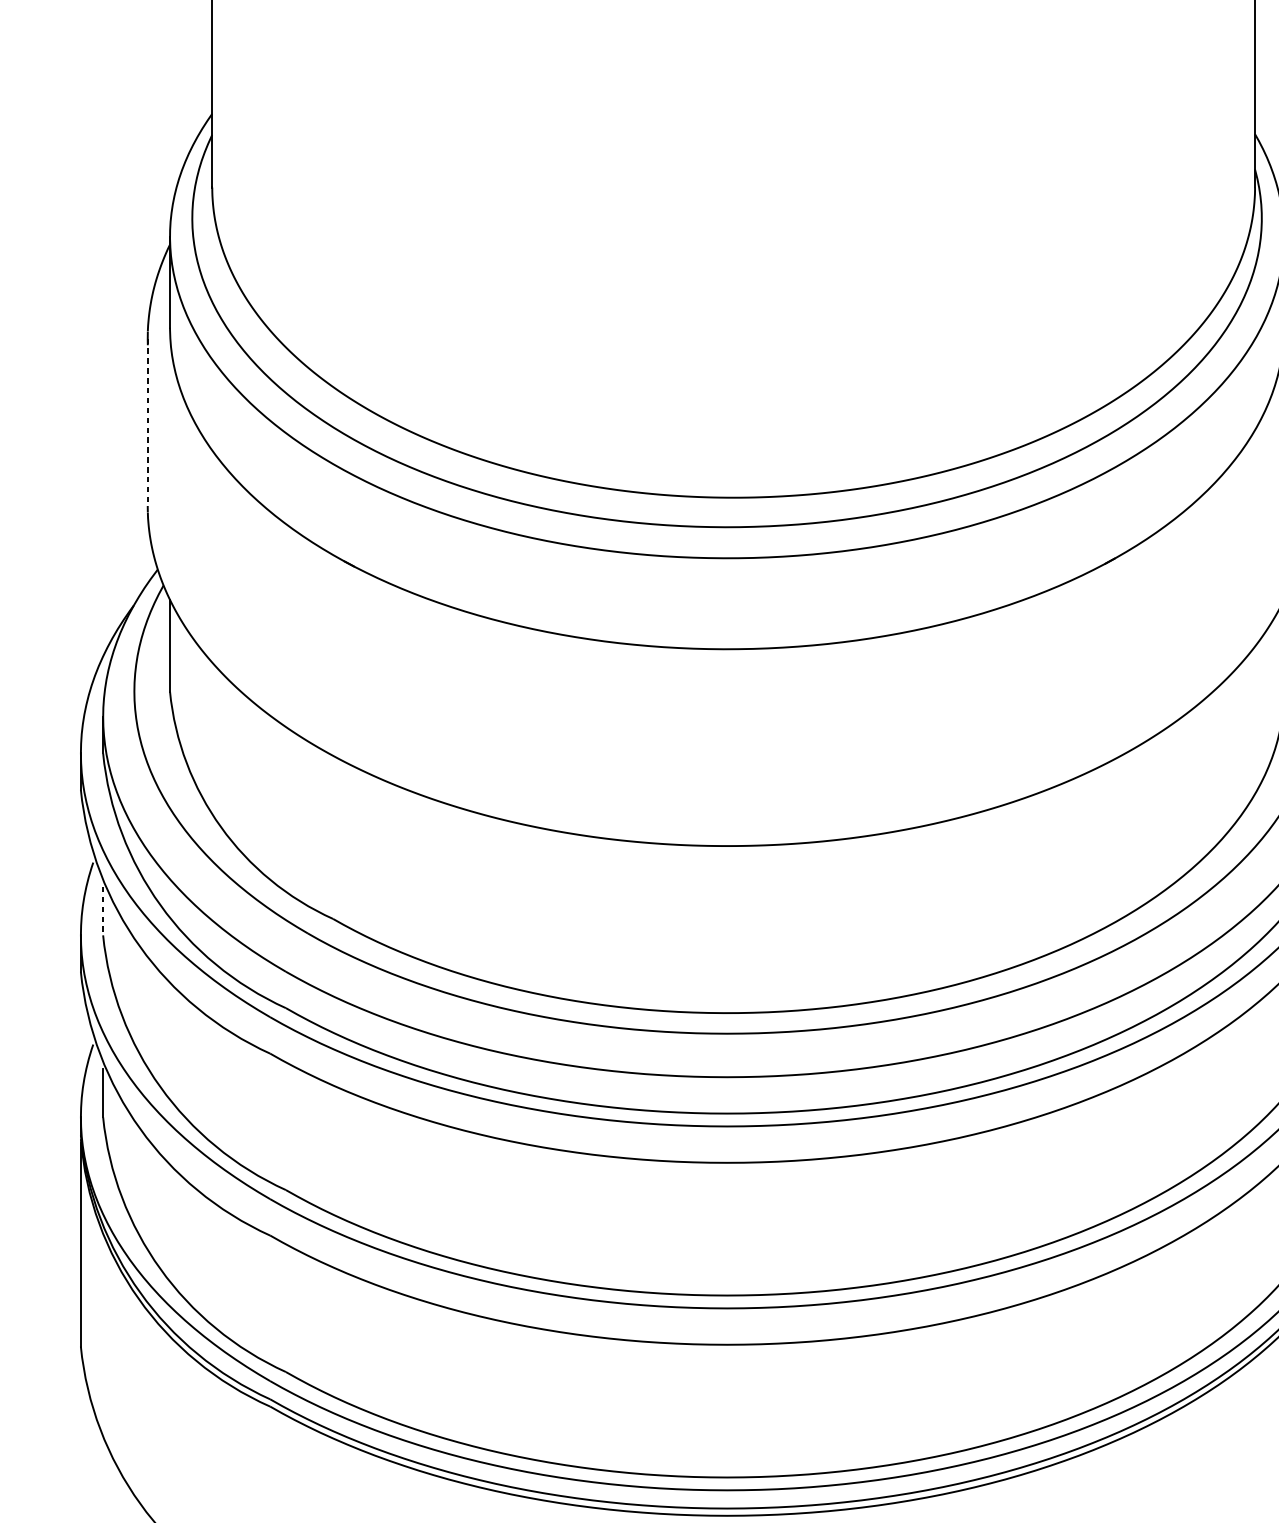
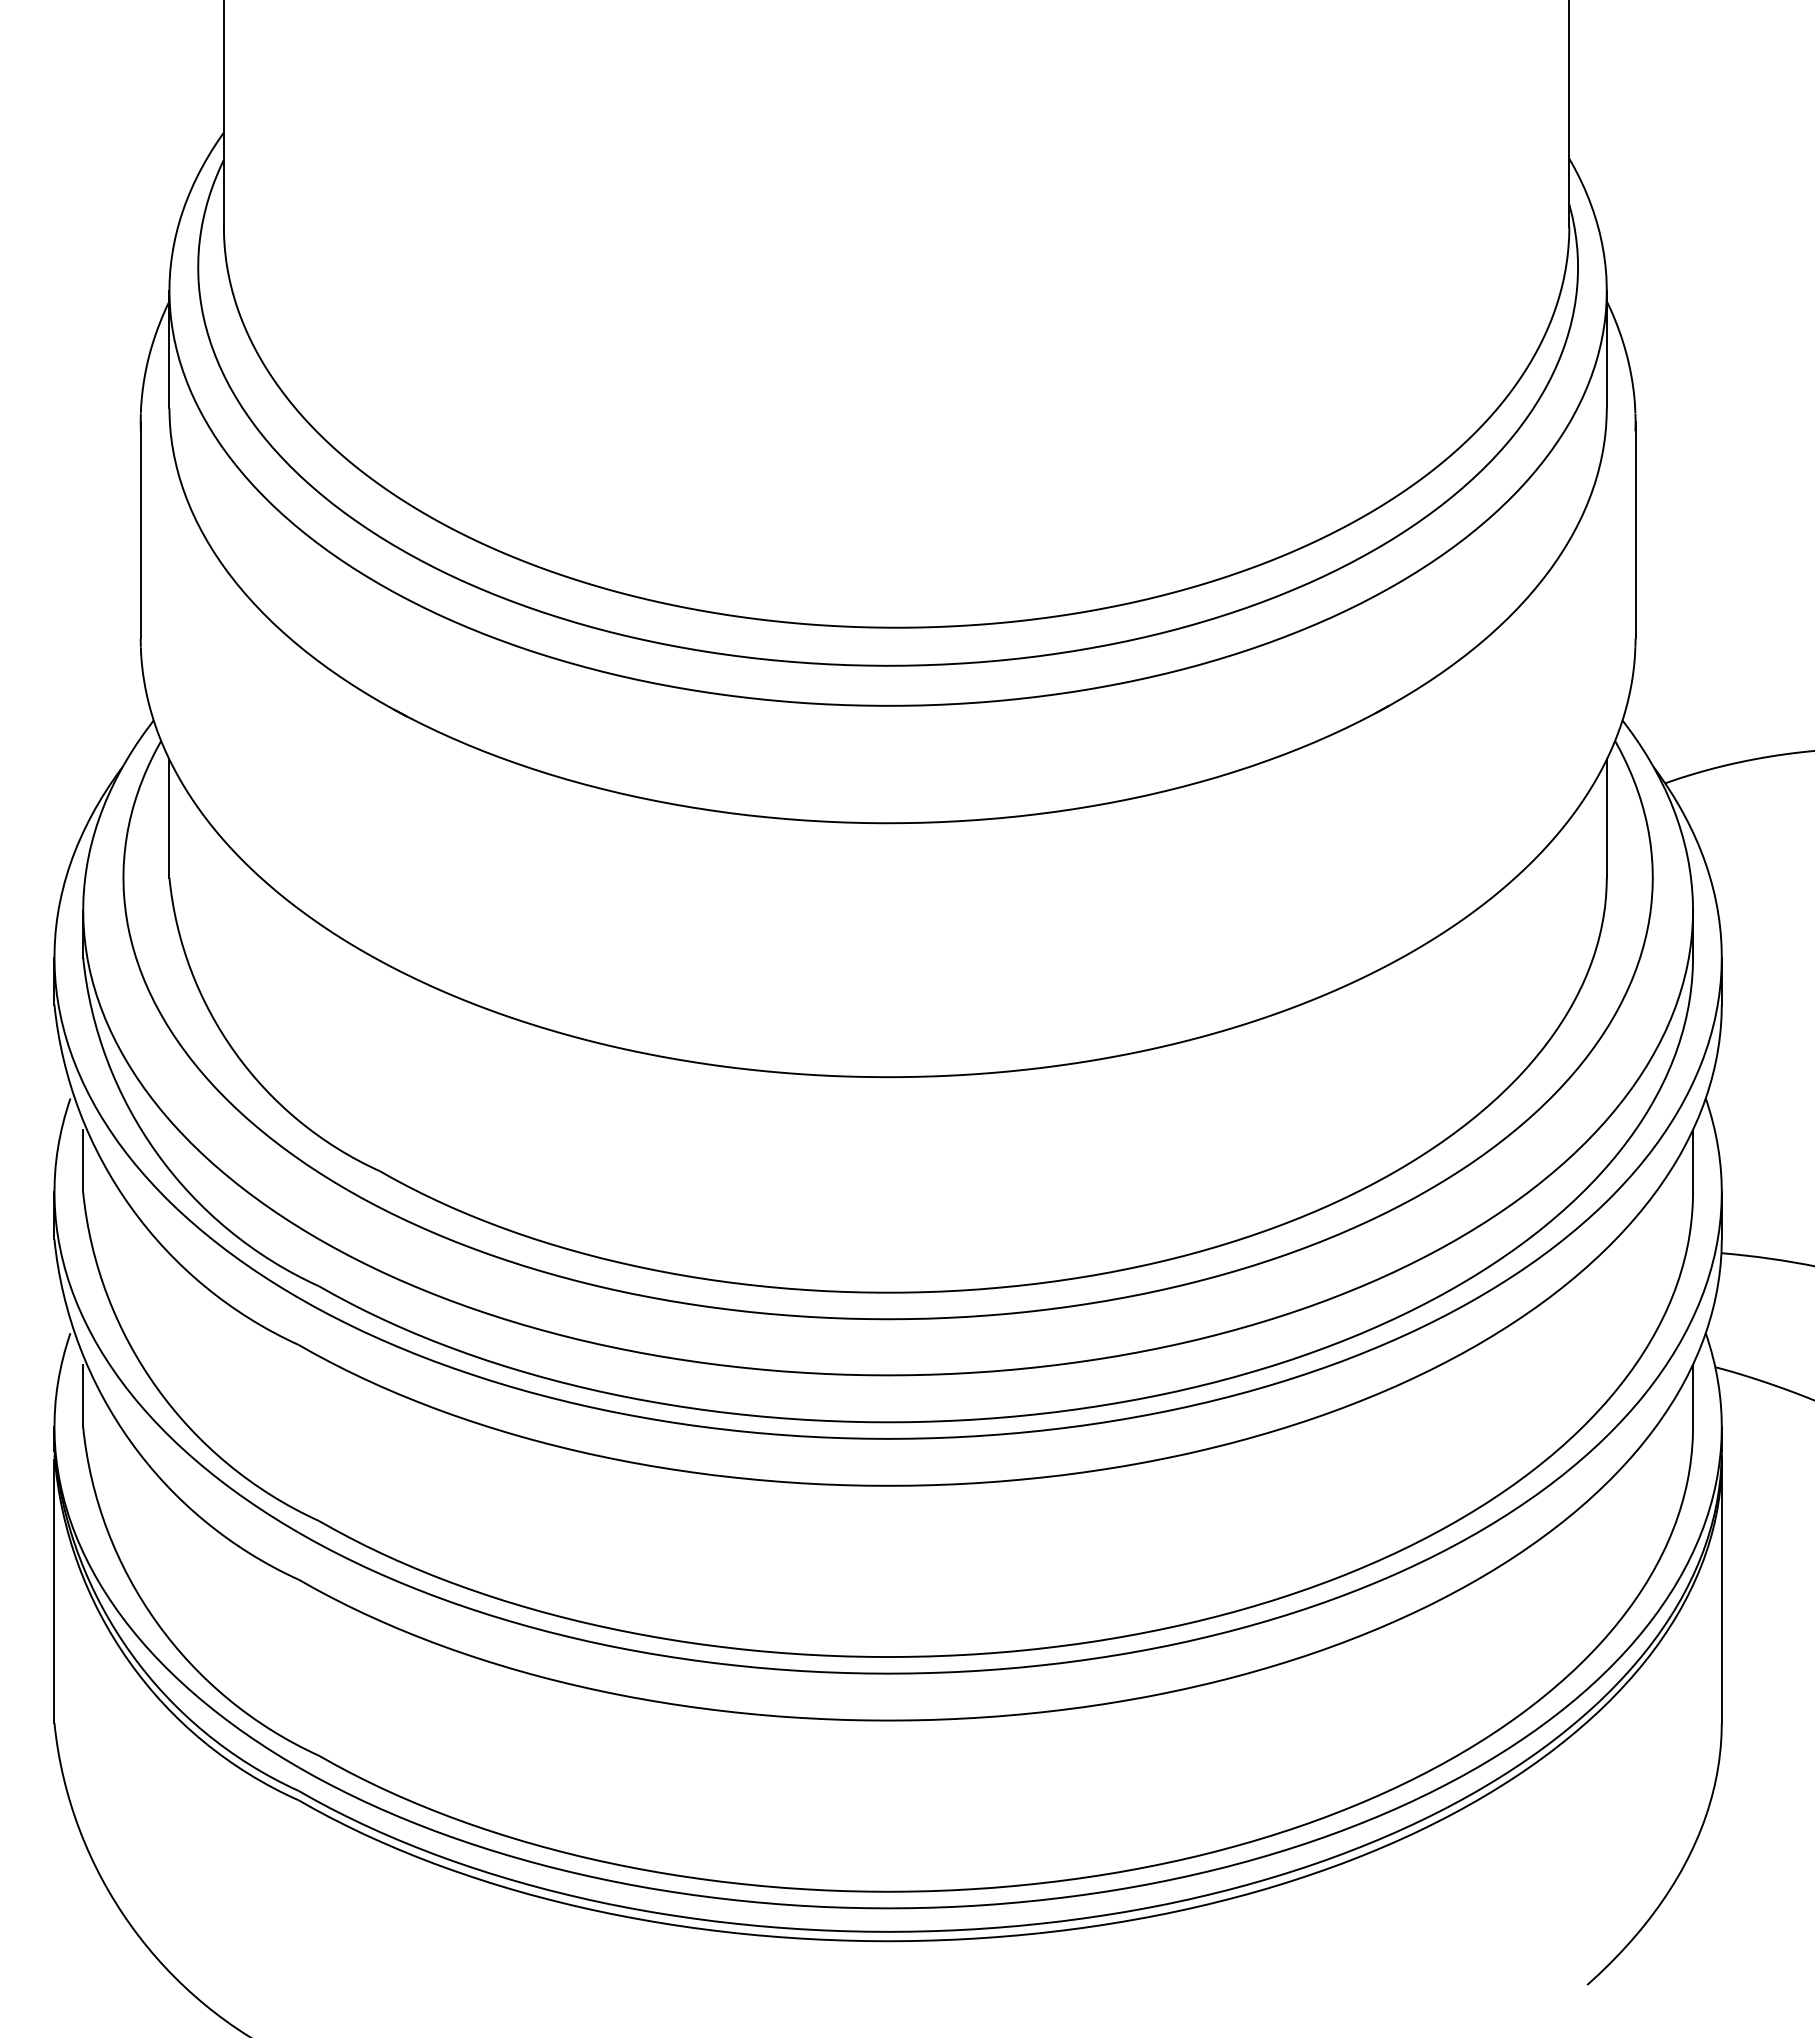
line: (147, 422) -> (140, 530), dashed -> solid
line: (103, 911) -> (83, 1161), dashed -> solid

